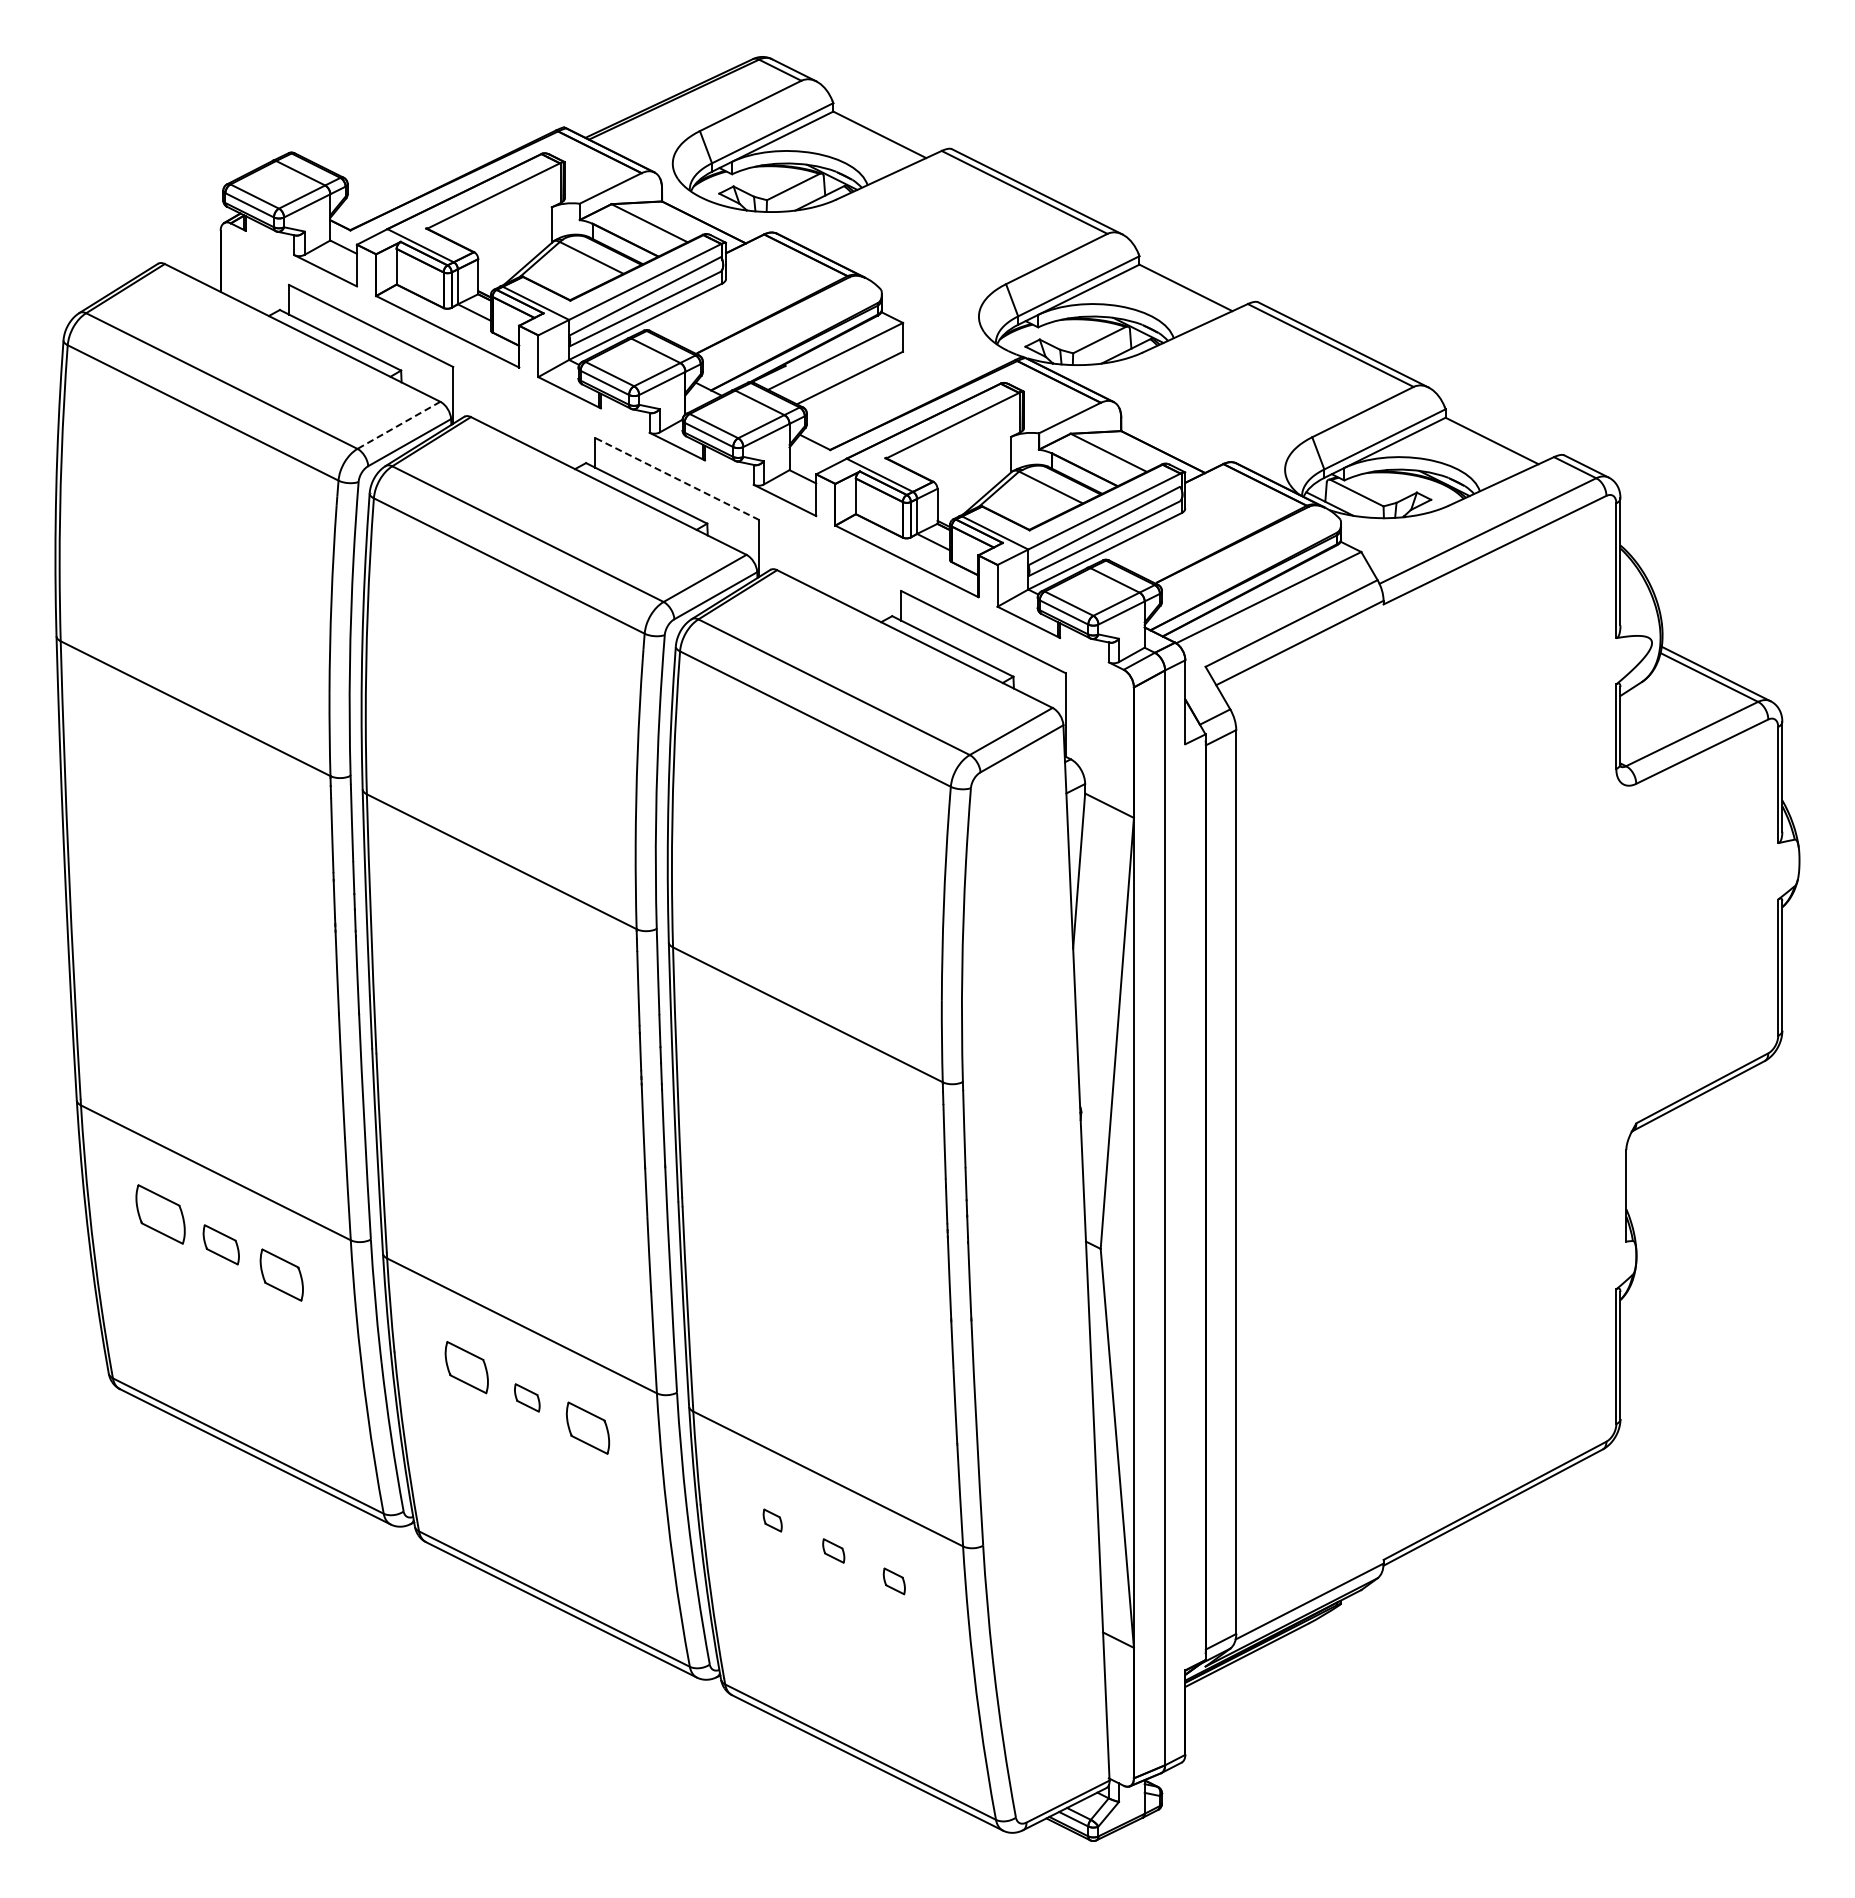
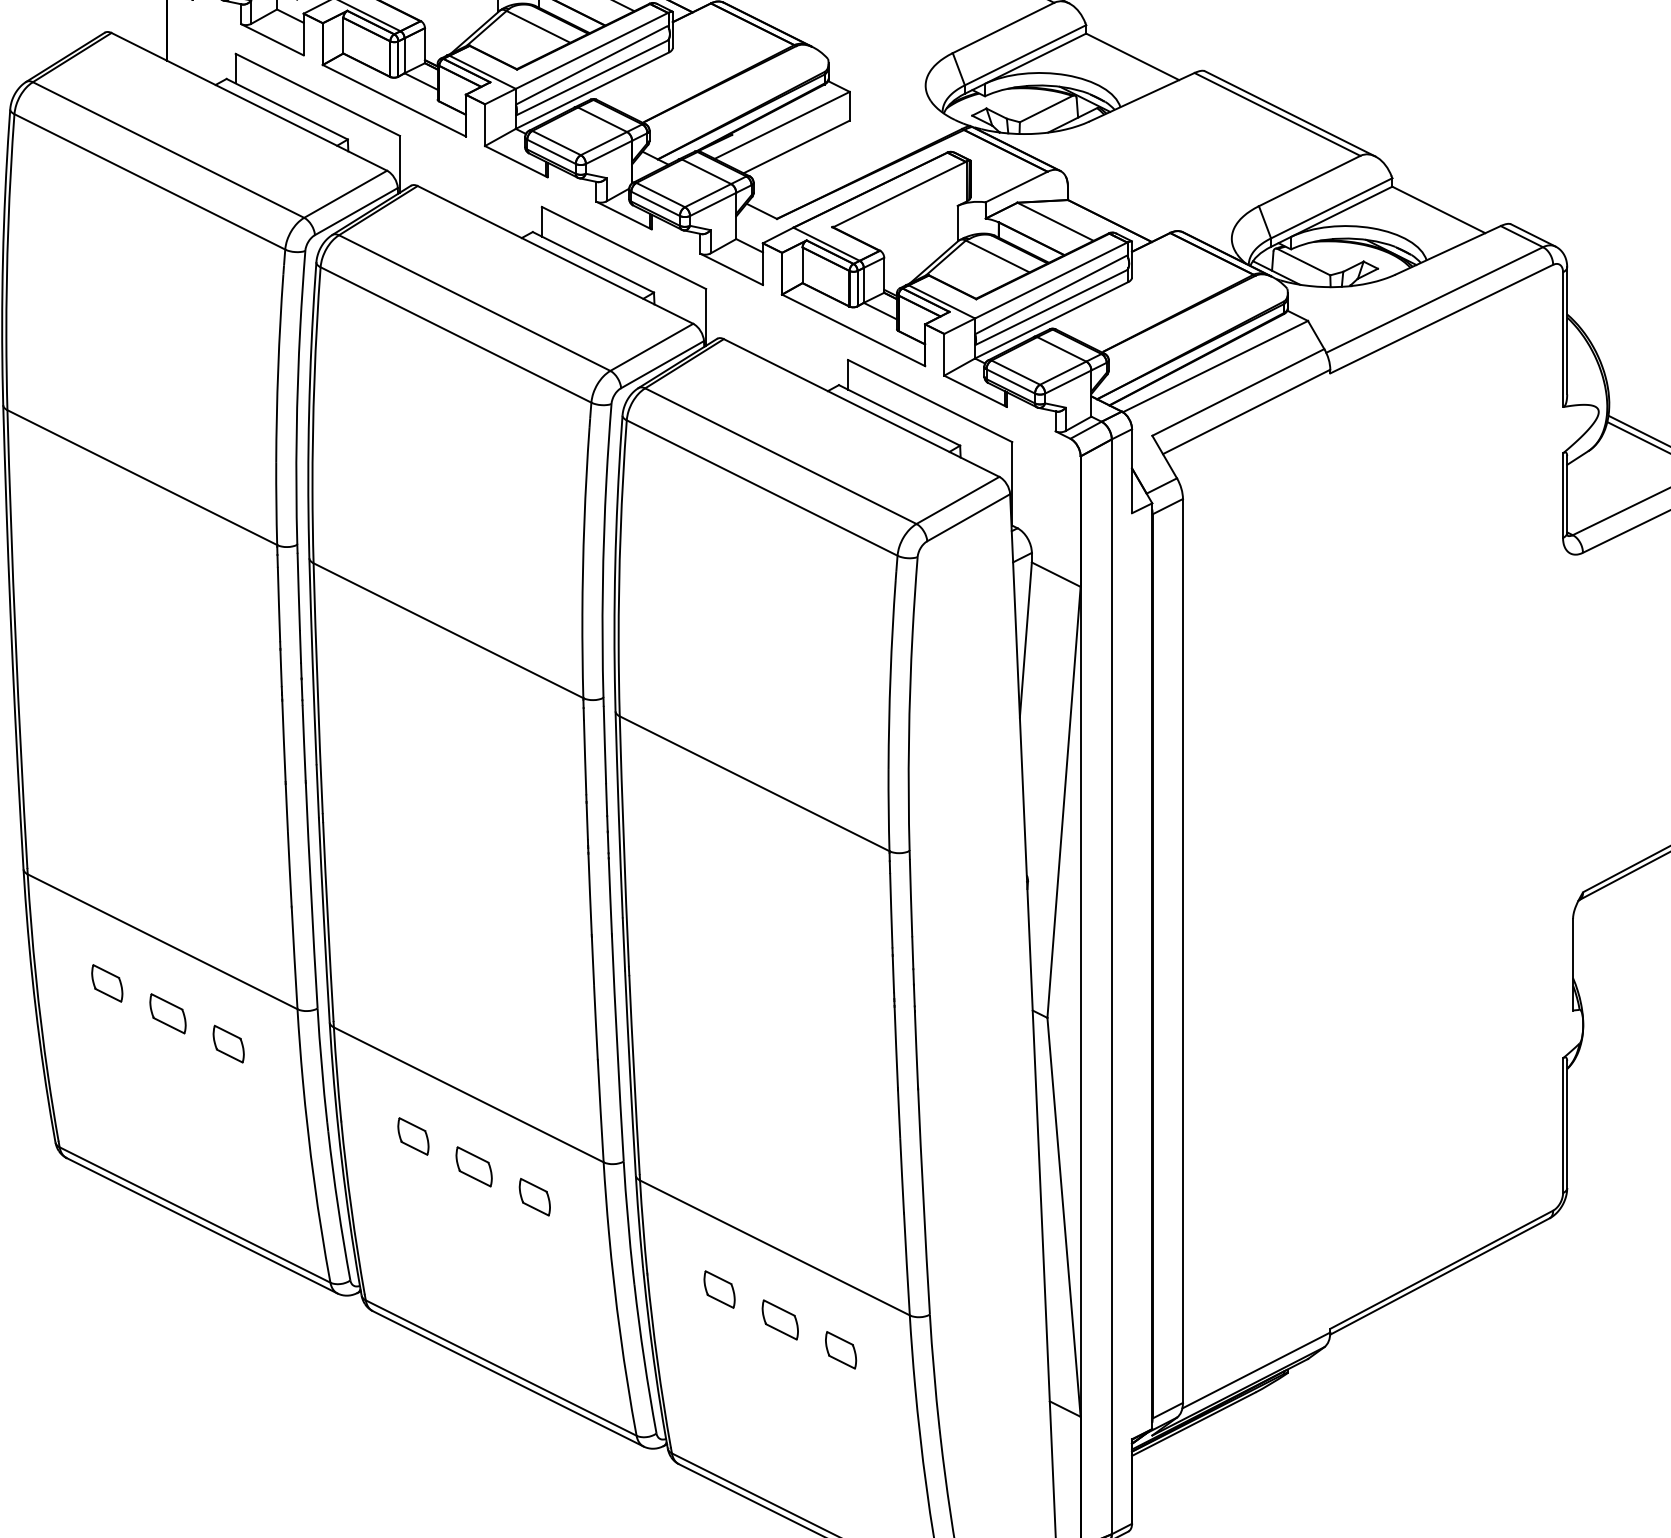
line: (398, 425) -> (345, 194), dashed -> solid
line: (677, 479) -> (624, 248), dashed -> solid
part: (160, 1214) -> (107, 983), size x0.62
part: (282, 1275) -> (229, 1044), size x0.71
part: (466, 1367) -> (413, 1136), size x0.71
part: (526, 1397) -> (473, 1166), size x1.43
part: (588, 1428) -> (535, 1197), size x0.71
part: (772, 1520) -> (719, 1289), size x1.67
part: (833, 1550) -> (780, 1319), size x1.67
part: (894, 1581) -> (841, 1350), size x1.43

